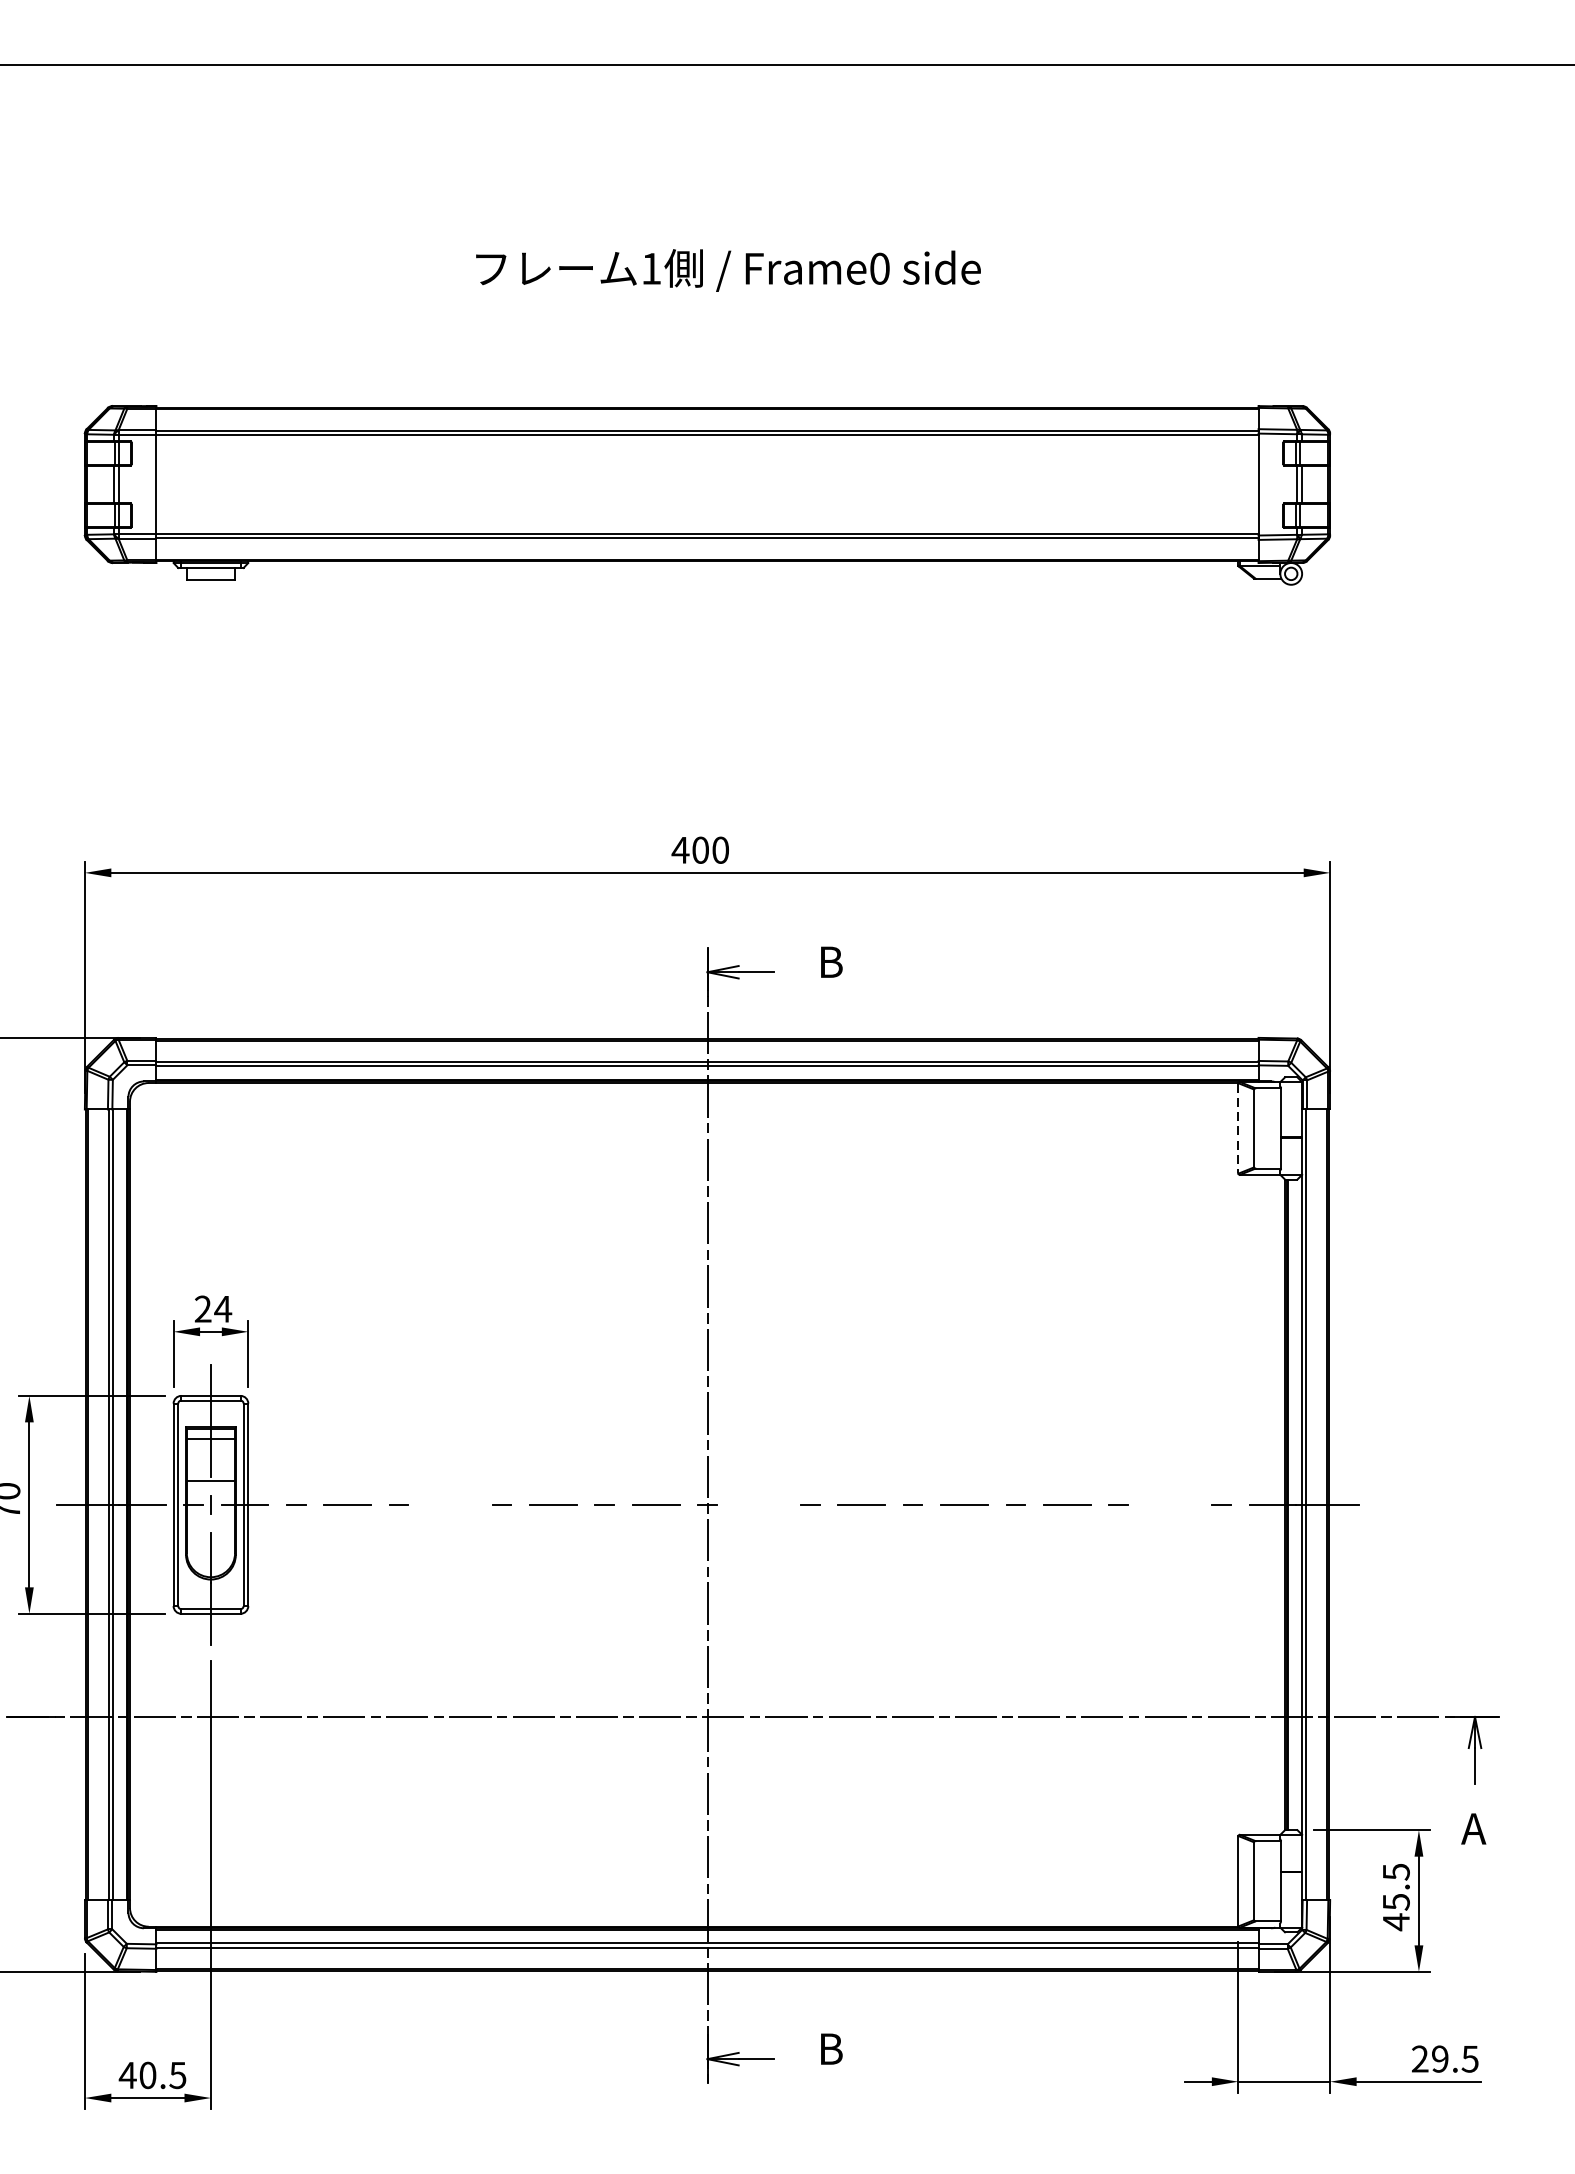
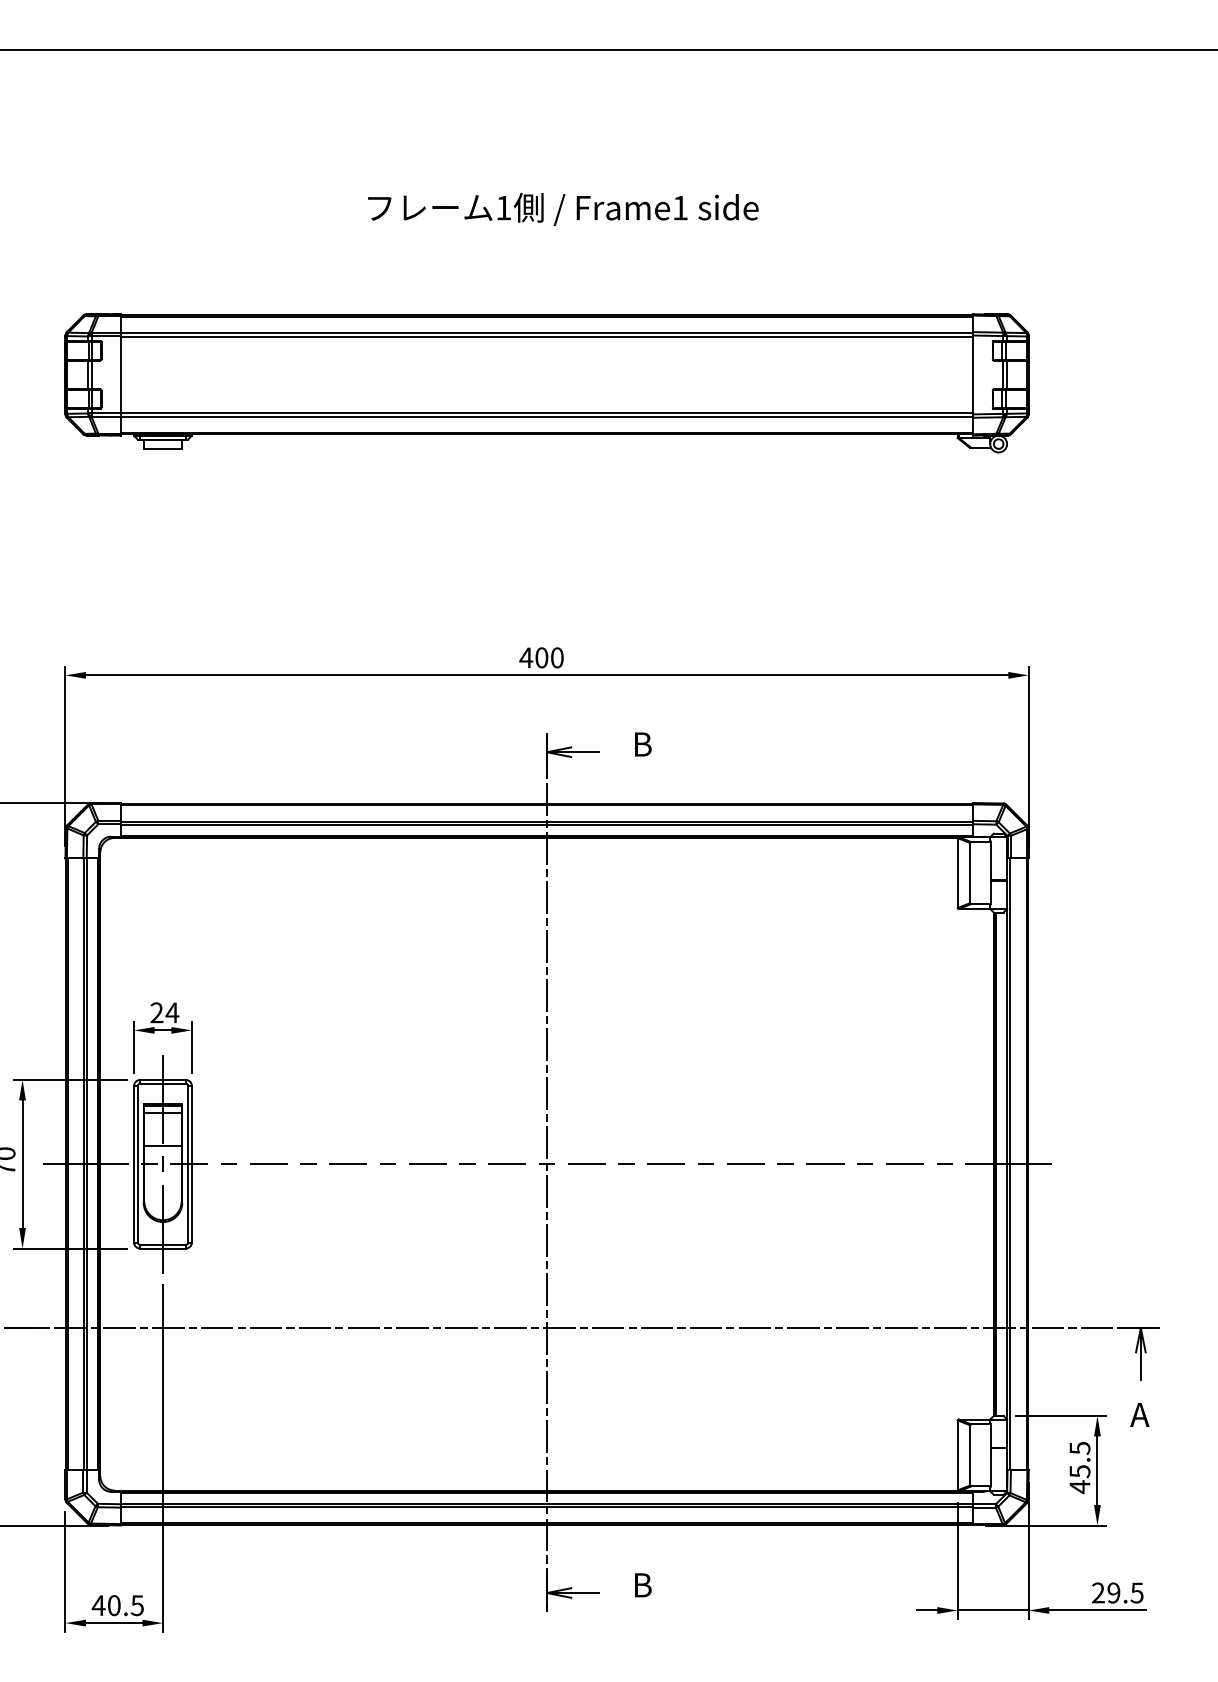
text: (879, 268) -> (680, 207), Frame0 -> Frame1
line: (1238, 1129) -> (957, 873), dashed -> solid
line: (450, 1505) -> (348, 1164), added
line: (758, 1505) -> (586, 1164), added
line: (1169, 1505) -> (904, 1164), added

